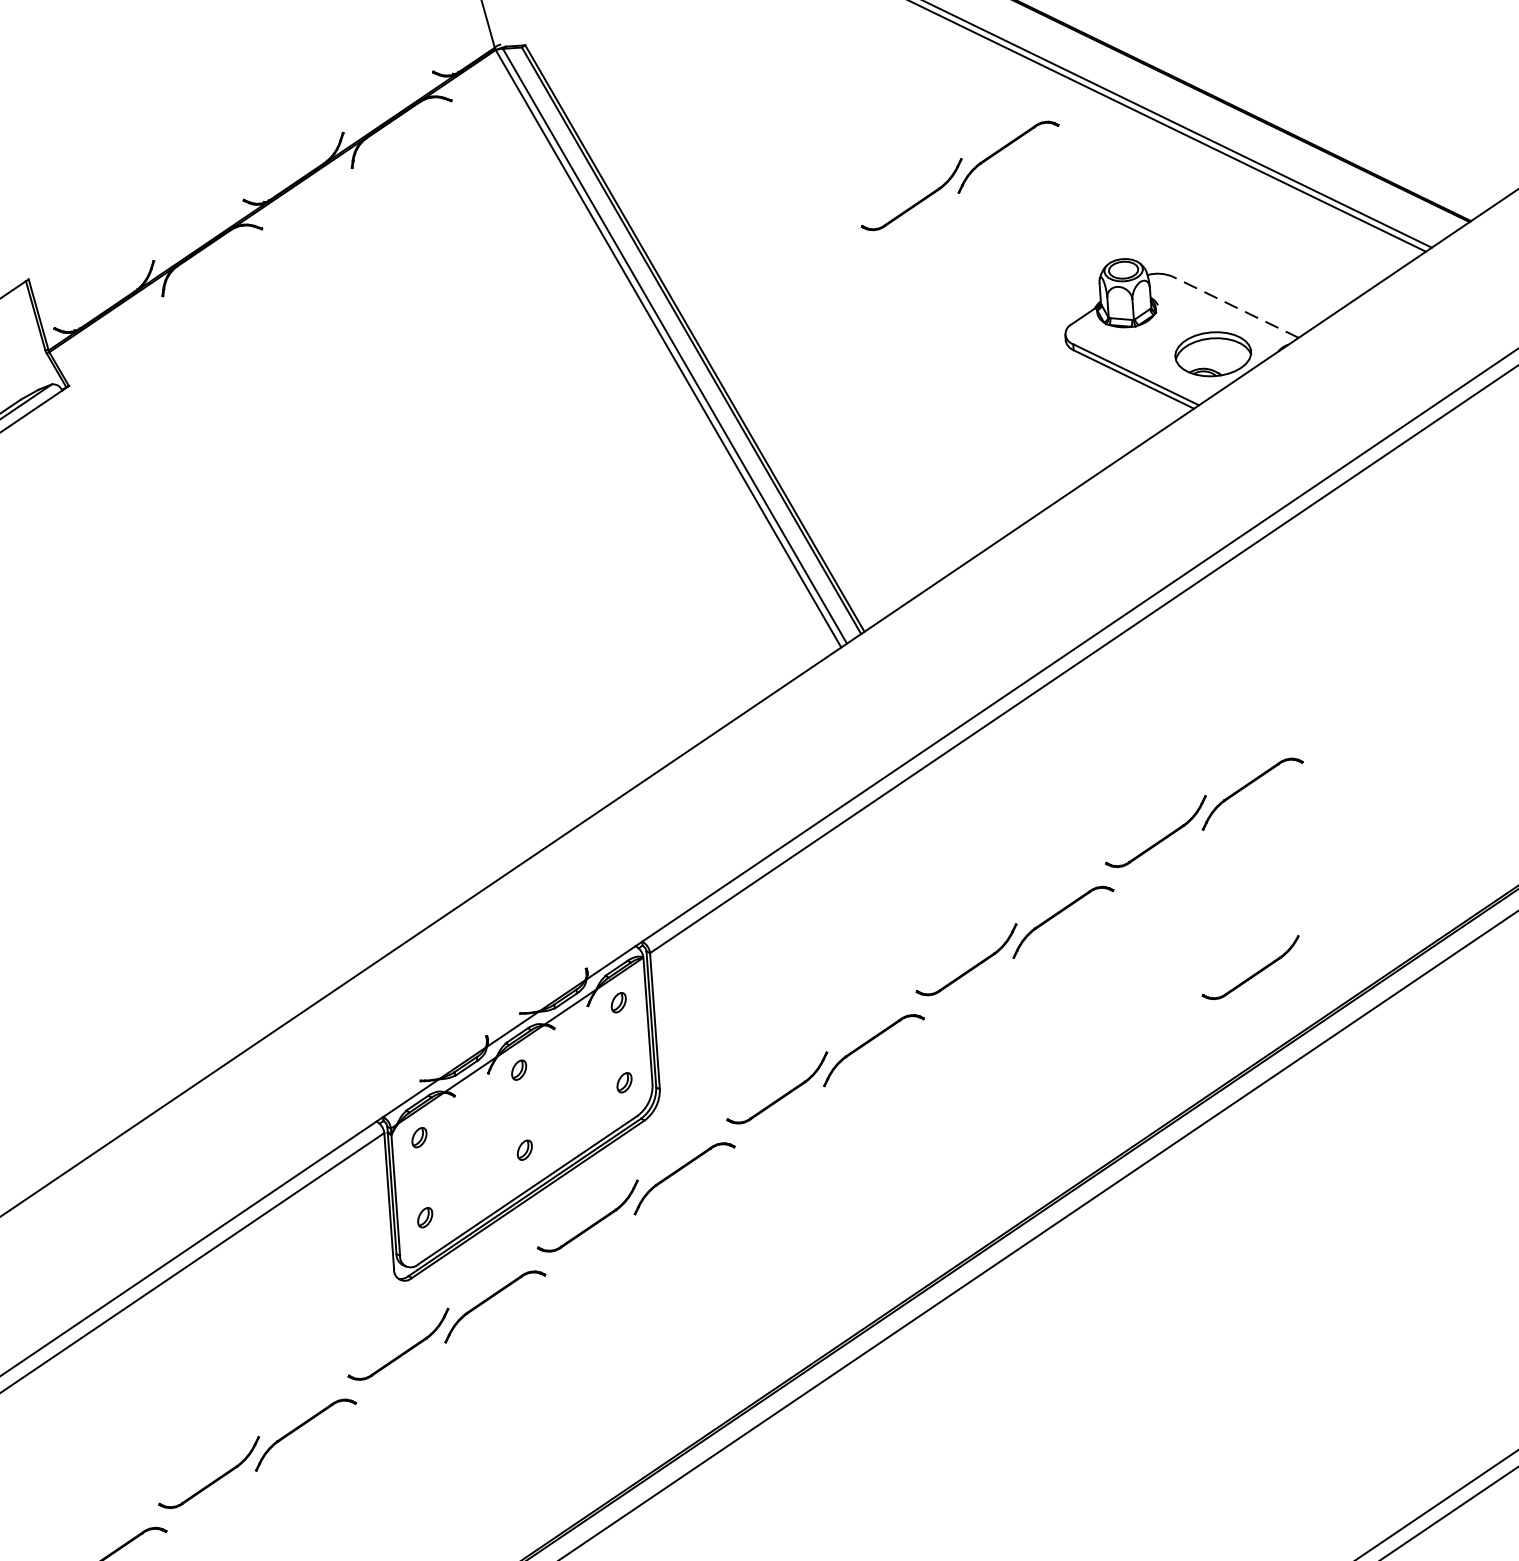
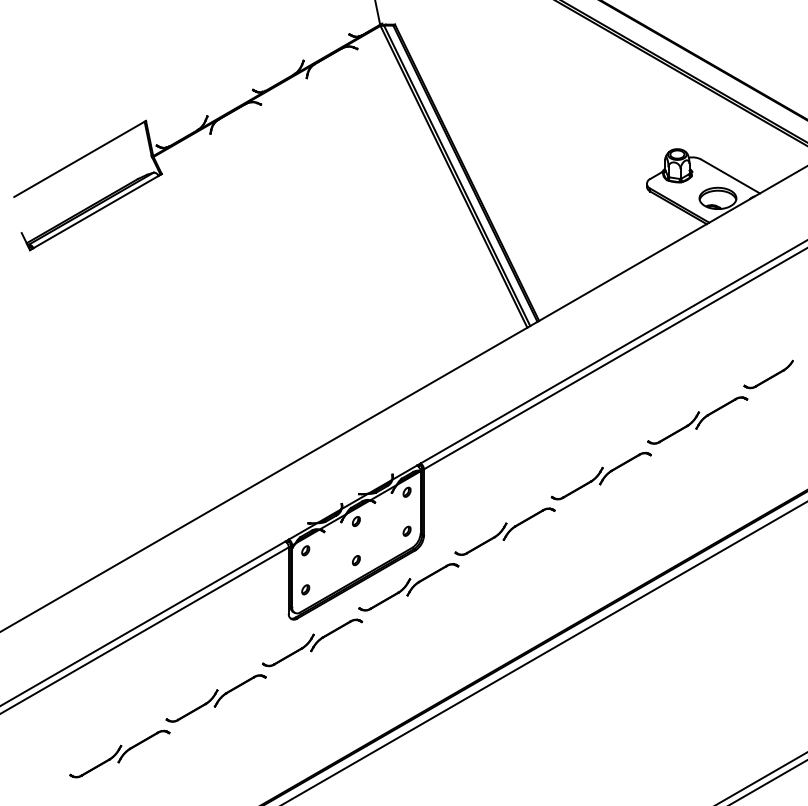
part: (958, 174) -> (600, 102), removed
line: (1235, 307) -> (730, 176), dashed -> solid
part: (1250, 968) -> (768, 374), moved

